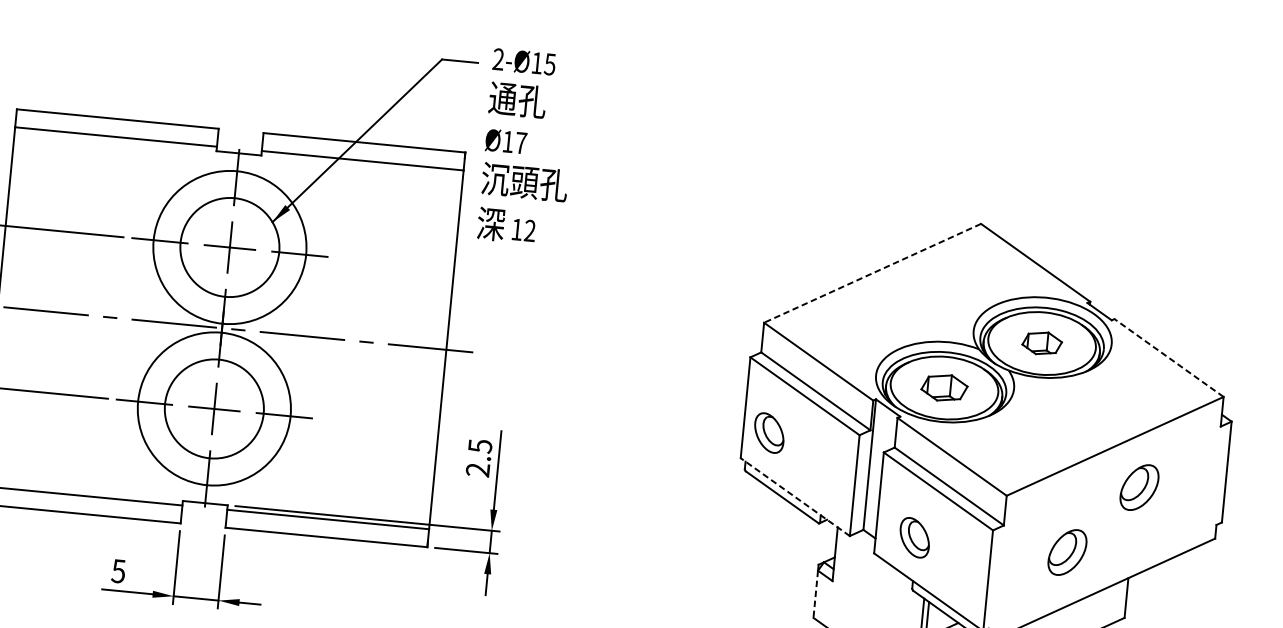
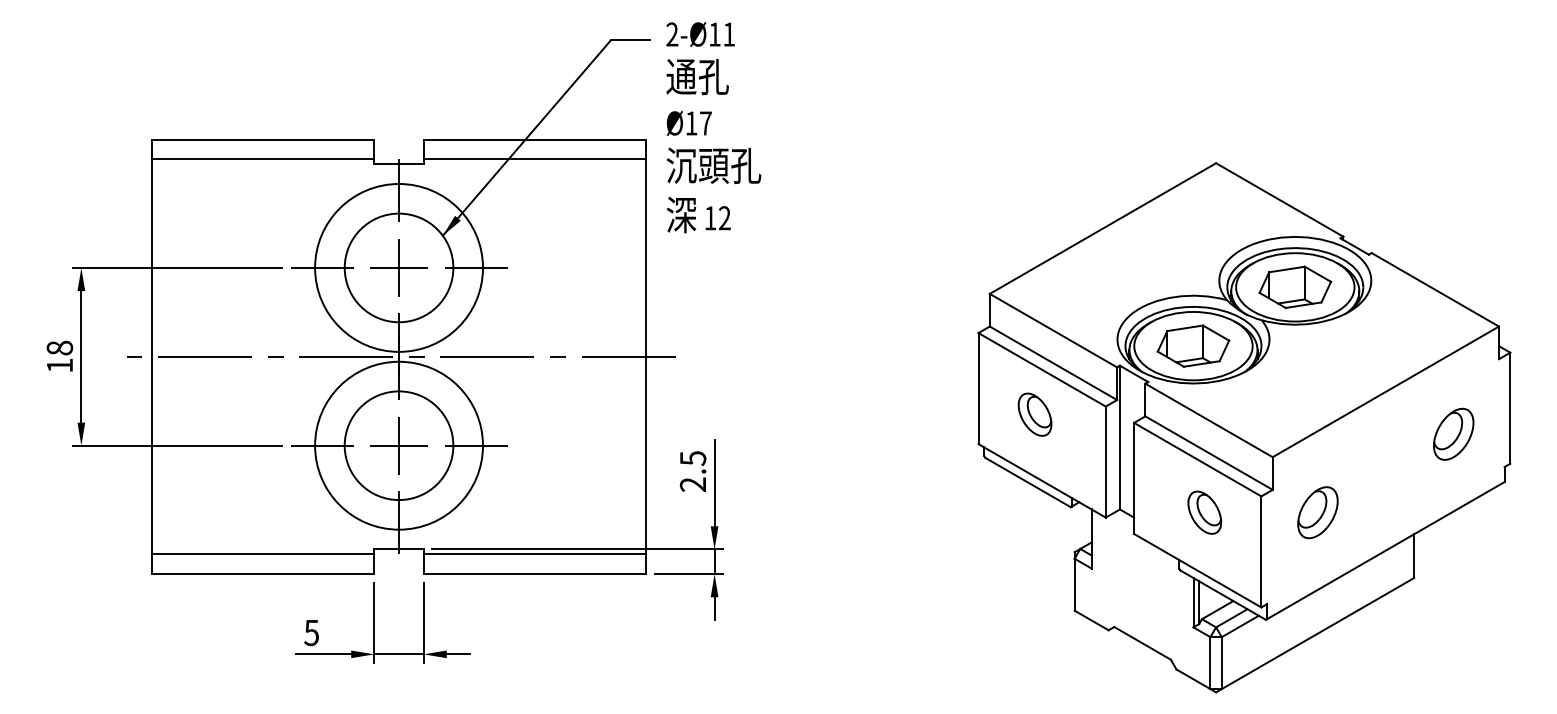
text: (550, 64) -> (729, 34), 2-Ø15 -> 2-Ø11
line: (872, 273) -> (1102, 228), dashed -> solid
part: (1042, 342) -> (1295, 286), size x1.67
line: (1168, 357) -> (1434, 289), dashed -> solid
part: (944, 387) -> (1193, 345), size x1.43
part: (768, 432) -> (1034, 414), moved
part: (1139, 486) -> (1453, 433), moved
line: (794, 496) -> (1041, 480), dashed -> solid
part: (914, 537) -> (1204, 512), moved
part: (1067, 552) -> (1317, 512), moved
line: (815, 594) -> (1074, 584), dashed -> solid

